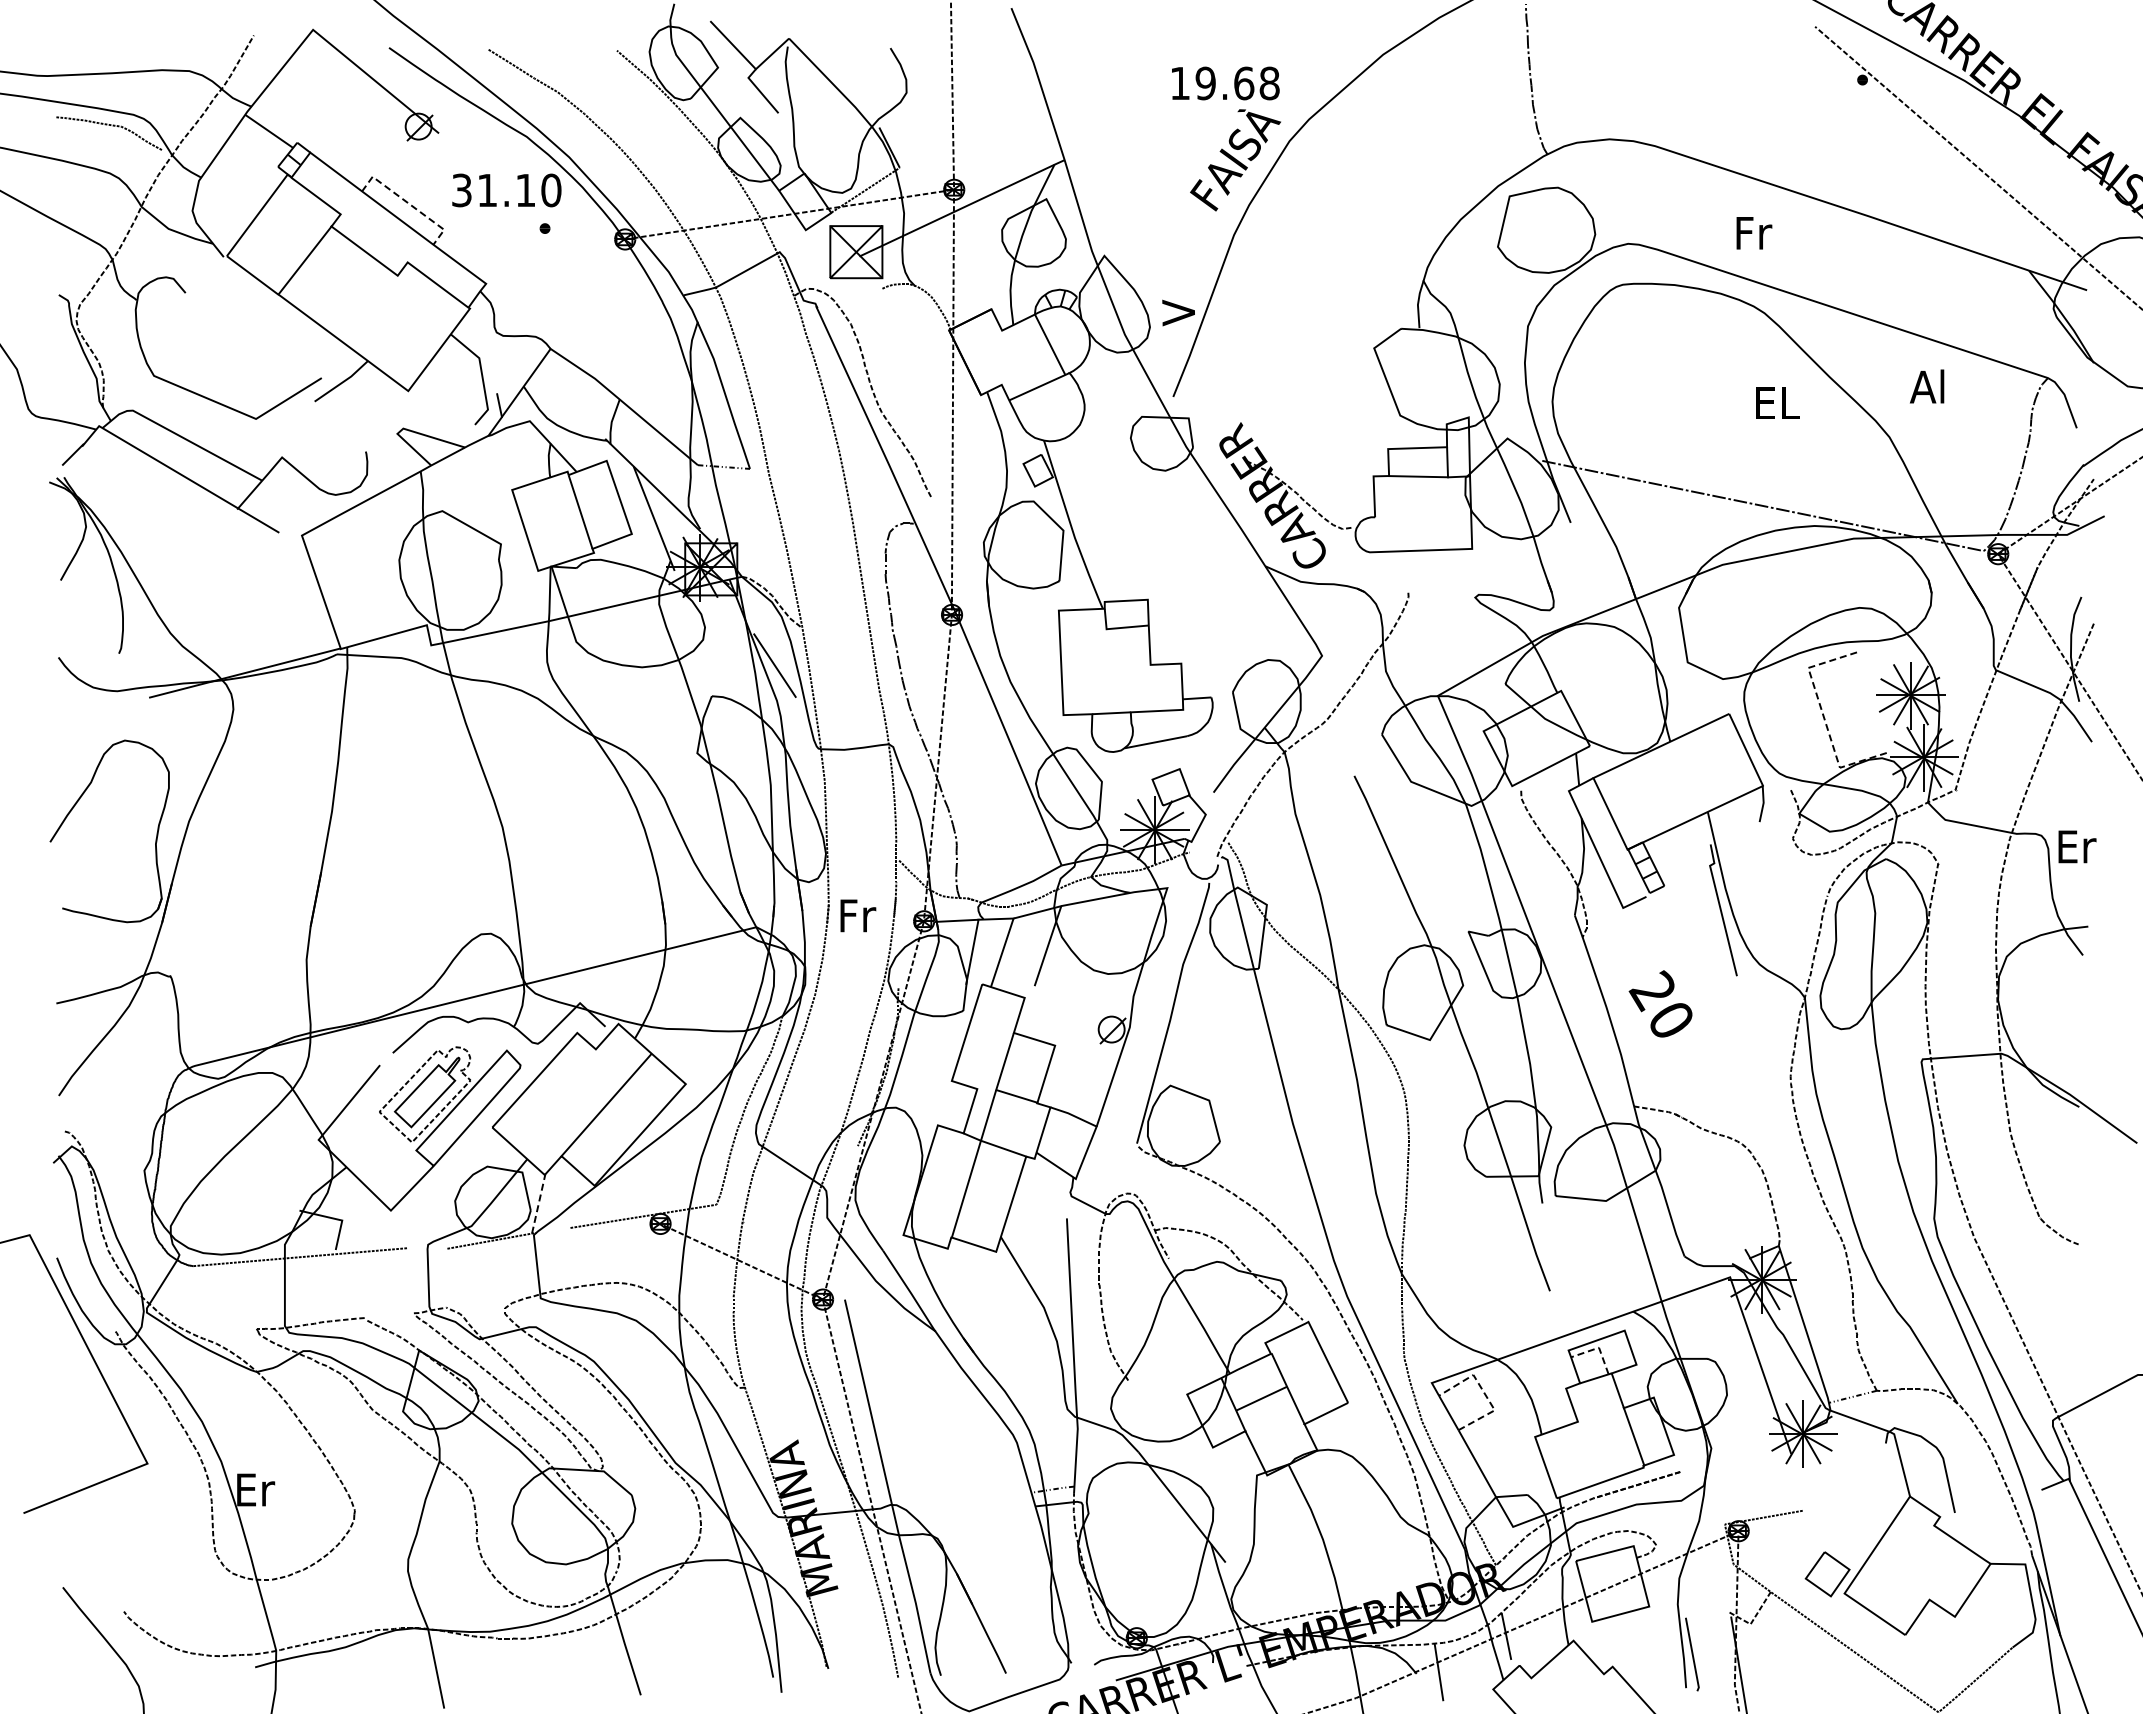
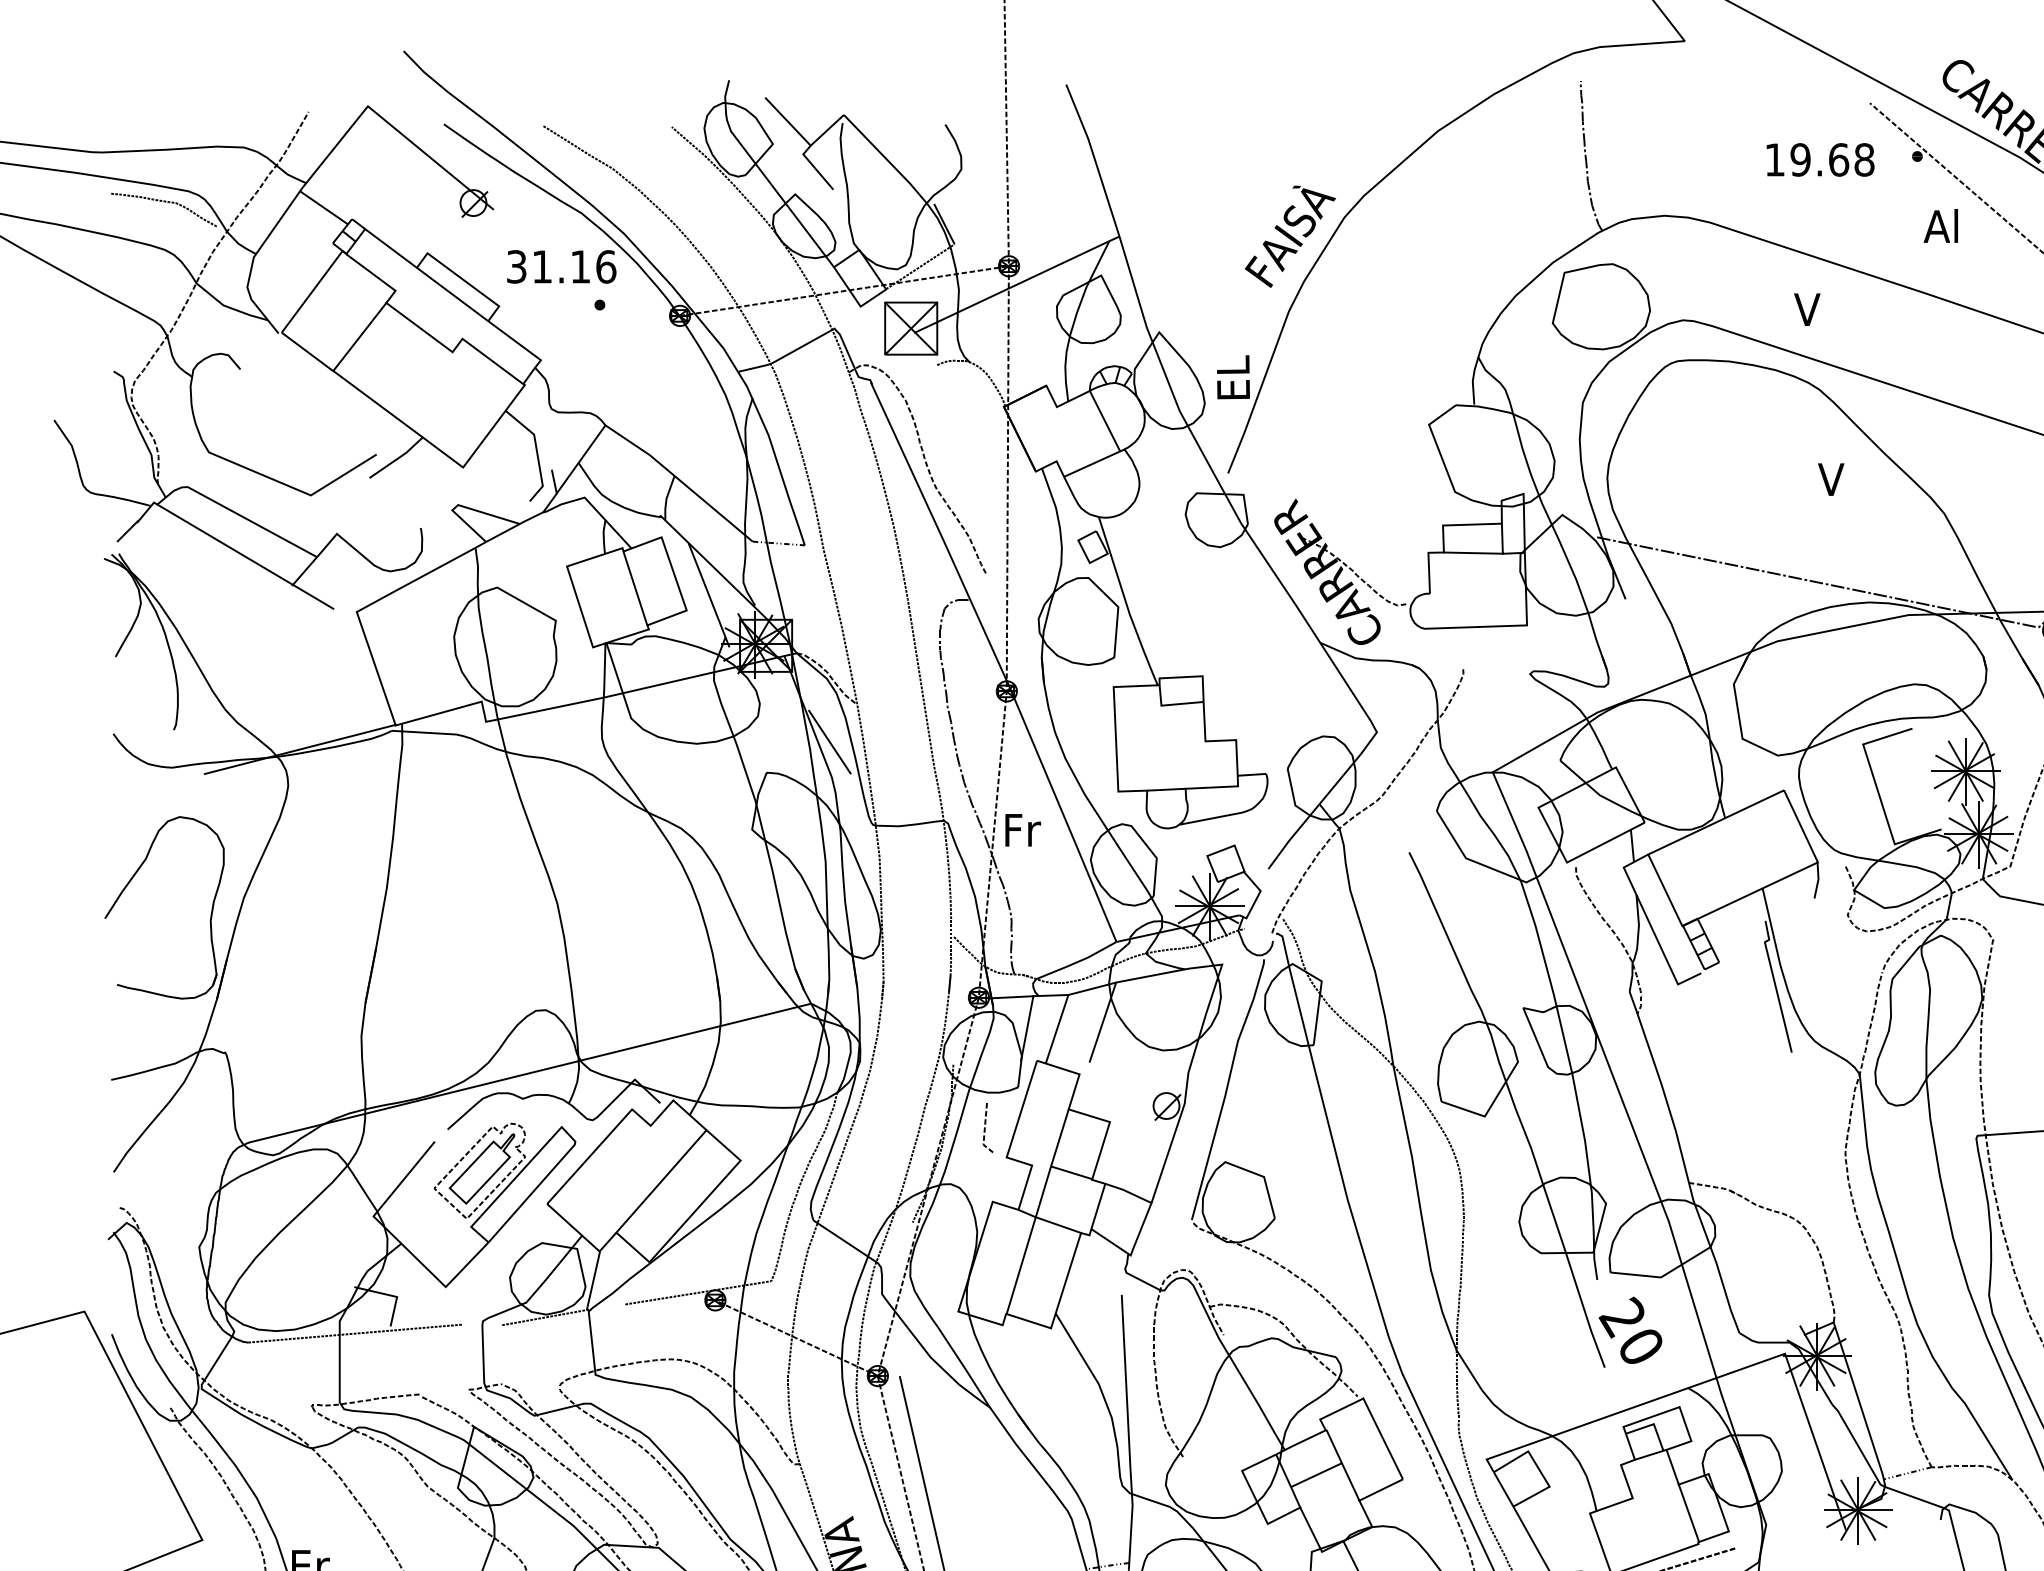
text: (1225, 83) -> (1820, 159), moved
text: (551, 190) -> (606, 266), 31.10 -> 31.16
line: (409, 203) -> (464, 279), dashed -> solid
text: (1754, 233) -> (1809, 309), Fr -> V
text: (1178, 302) -> (1233, 378), V -> EL
text: (1927, 386) -> (1941, 225), moved
text: (1777, 403) -> (1832, 479), EL -> V
line: (1823, 716) -> (1878, 792), dashed -> solid
text: (858, 915) -> (1023, 829), moved
text: (1660, 1003) -> (1630, 1329), moved
line: (930, 1051) -> (985, 1127), added
line: (538, 1203) -> (593, 1279), dashed -> solid
line: (1599, 1347) -> (1654, 1423), dashed -> solid
line: (1484, 1392) -> (1539, 1468), dashed -> solid

